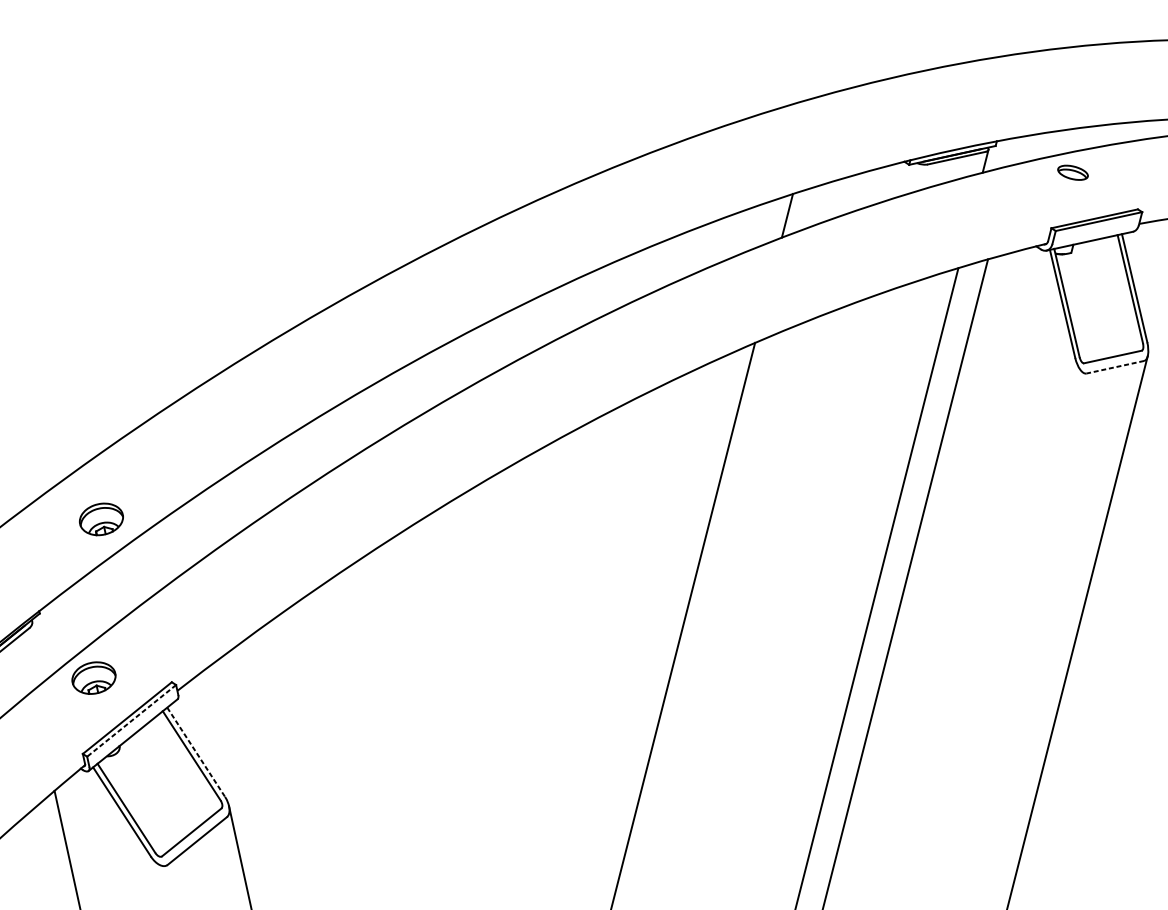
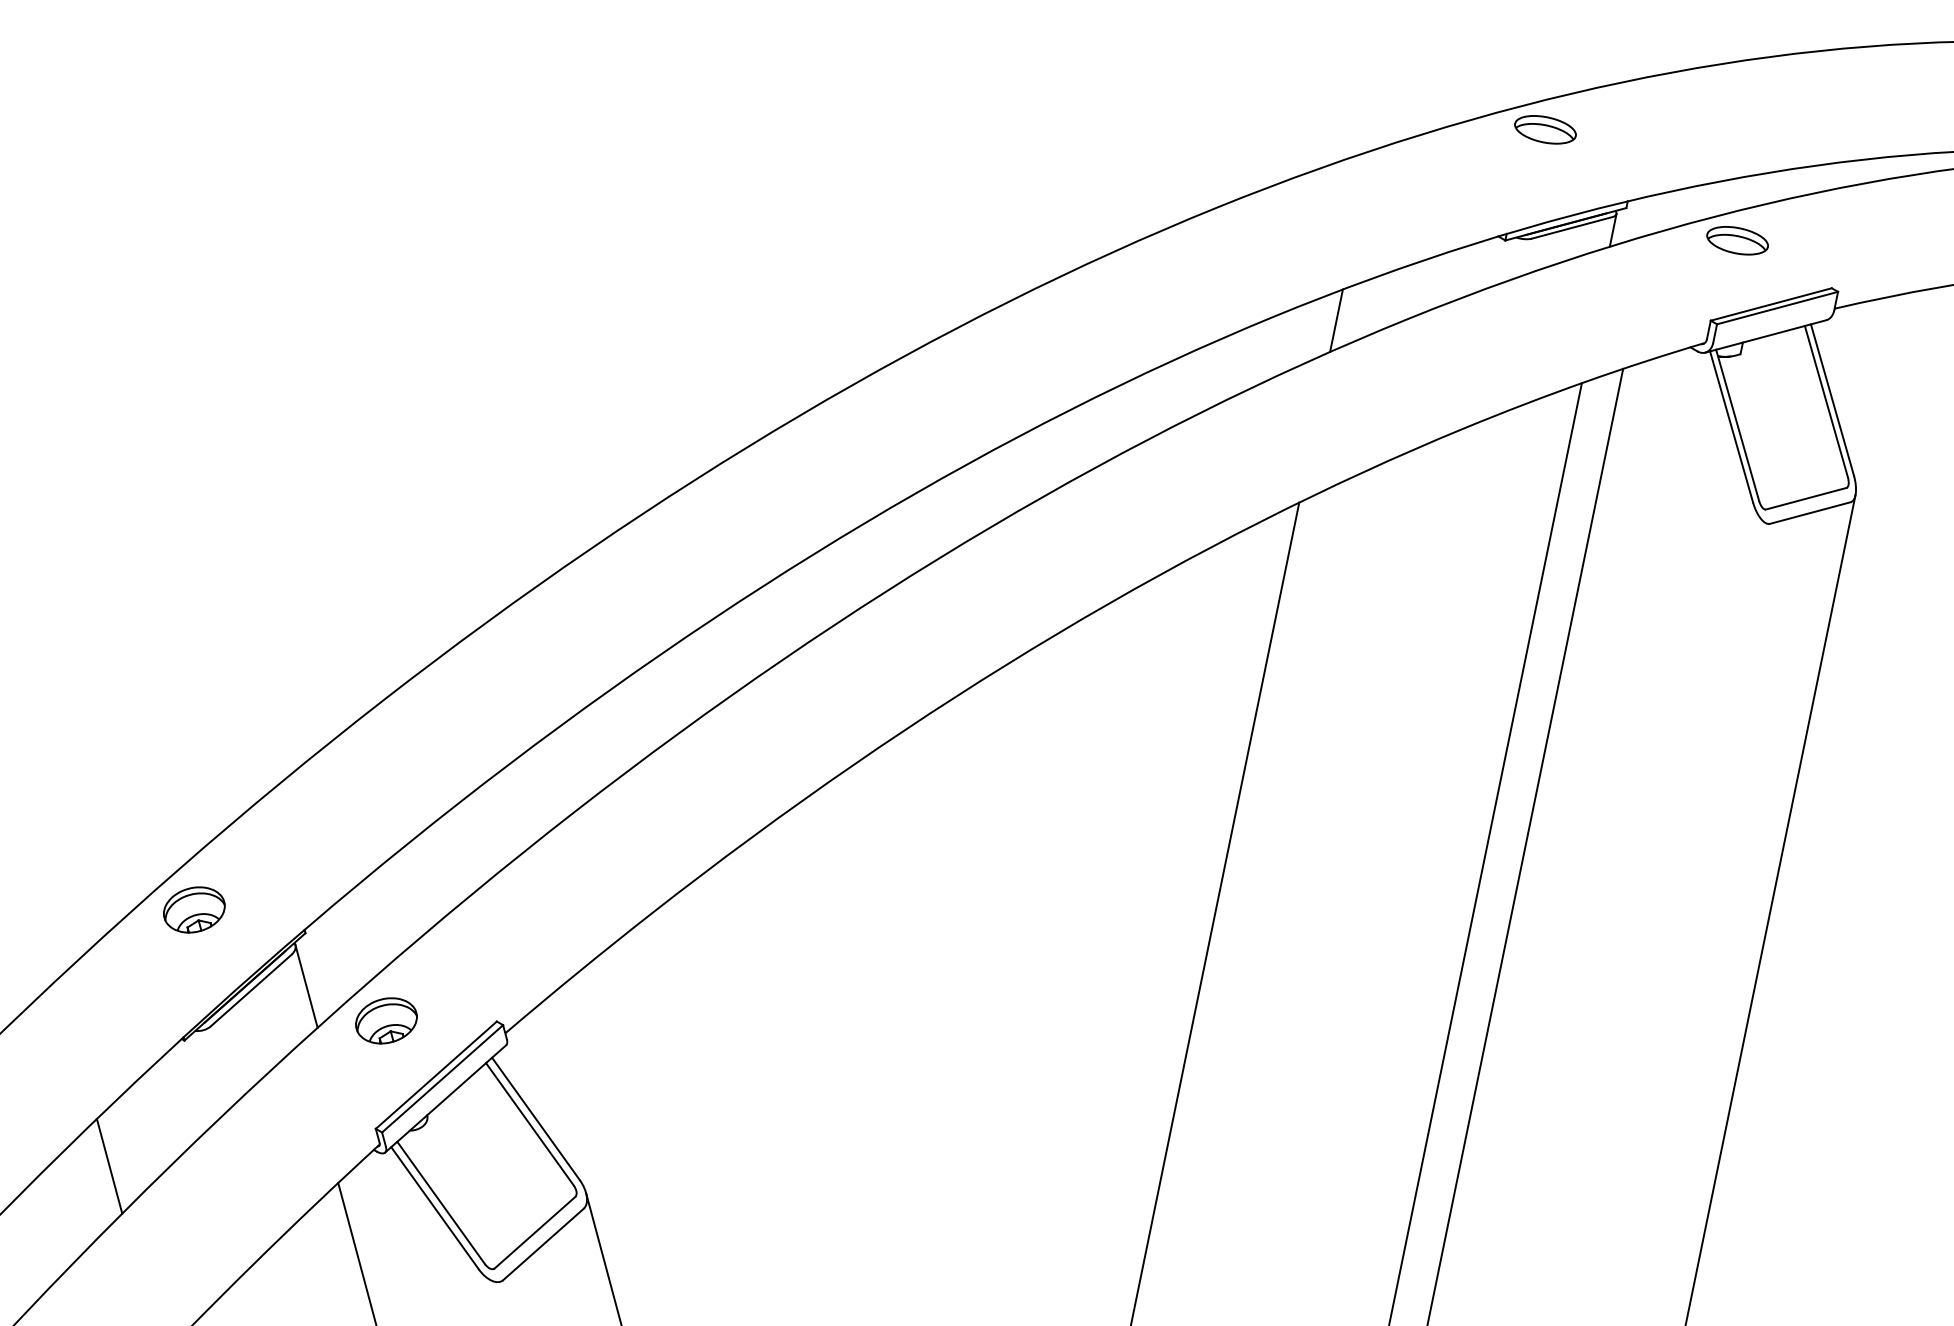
part: (941, 87) -> (1545, 129), added
part: (1072, 172) -> (1737, 240), size x1.43
line: (1115, 367) -> (1810, 513), dashed -> solid
part: (101, 519) -> (386, 795), removed
line: (38, 650) -> (306, 985), added
line: (131, 720) -> (442, 1078), dashed -> solid
line: (196, 752) -> (536, 1119), dashed -> solid

